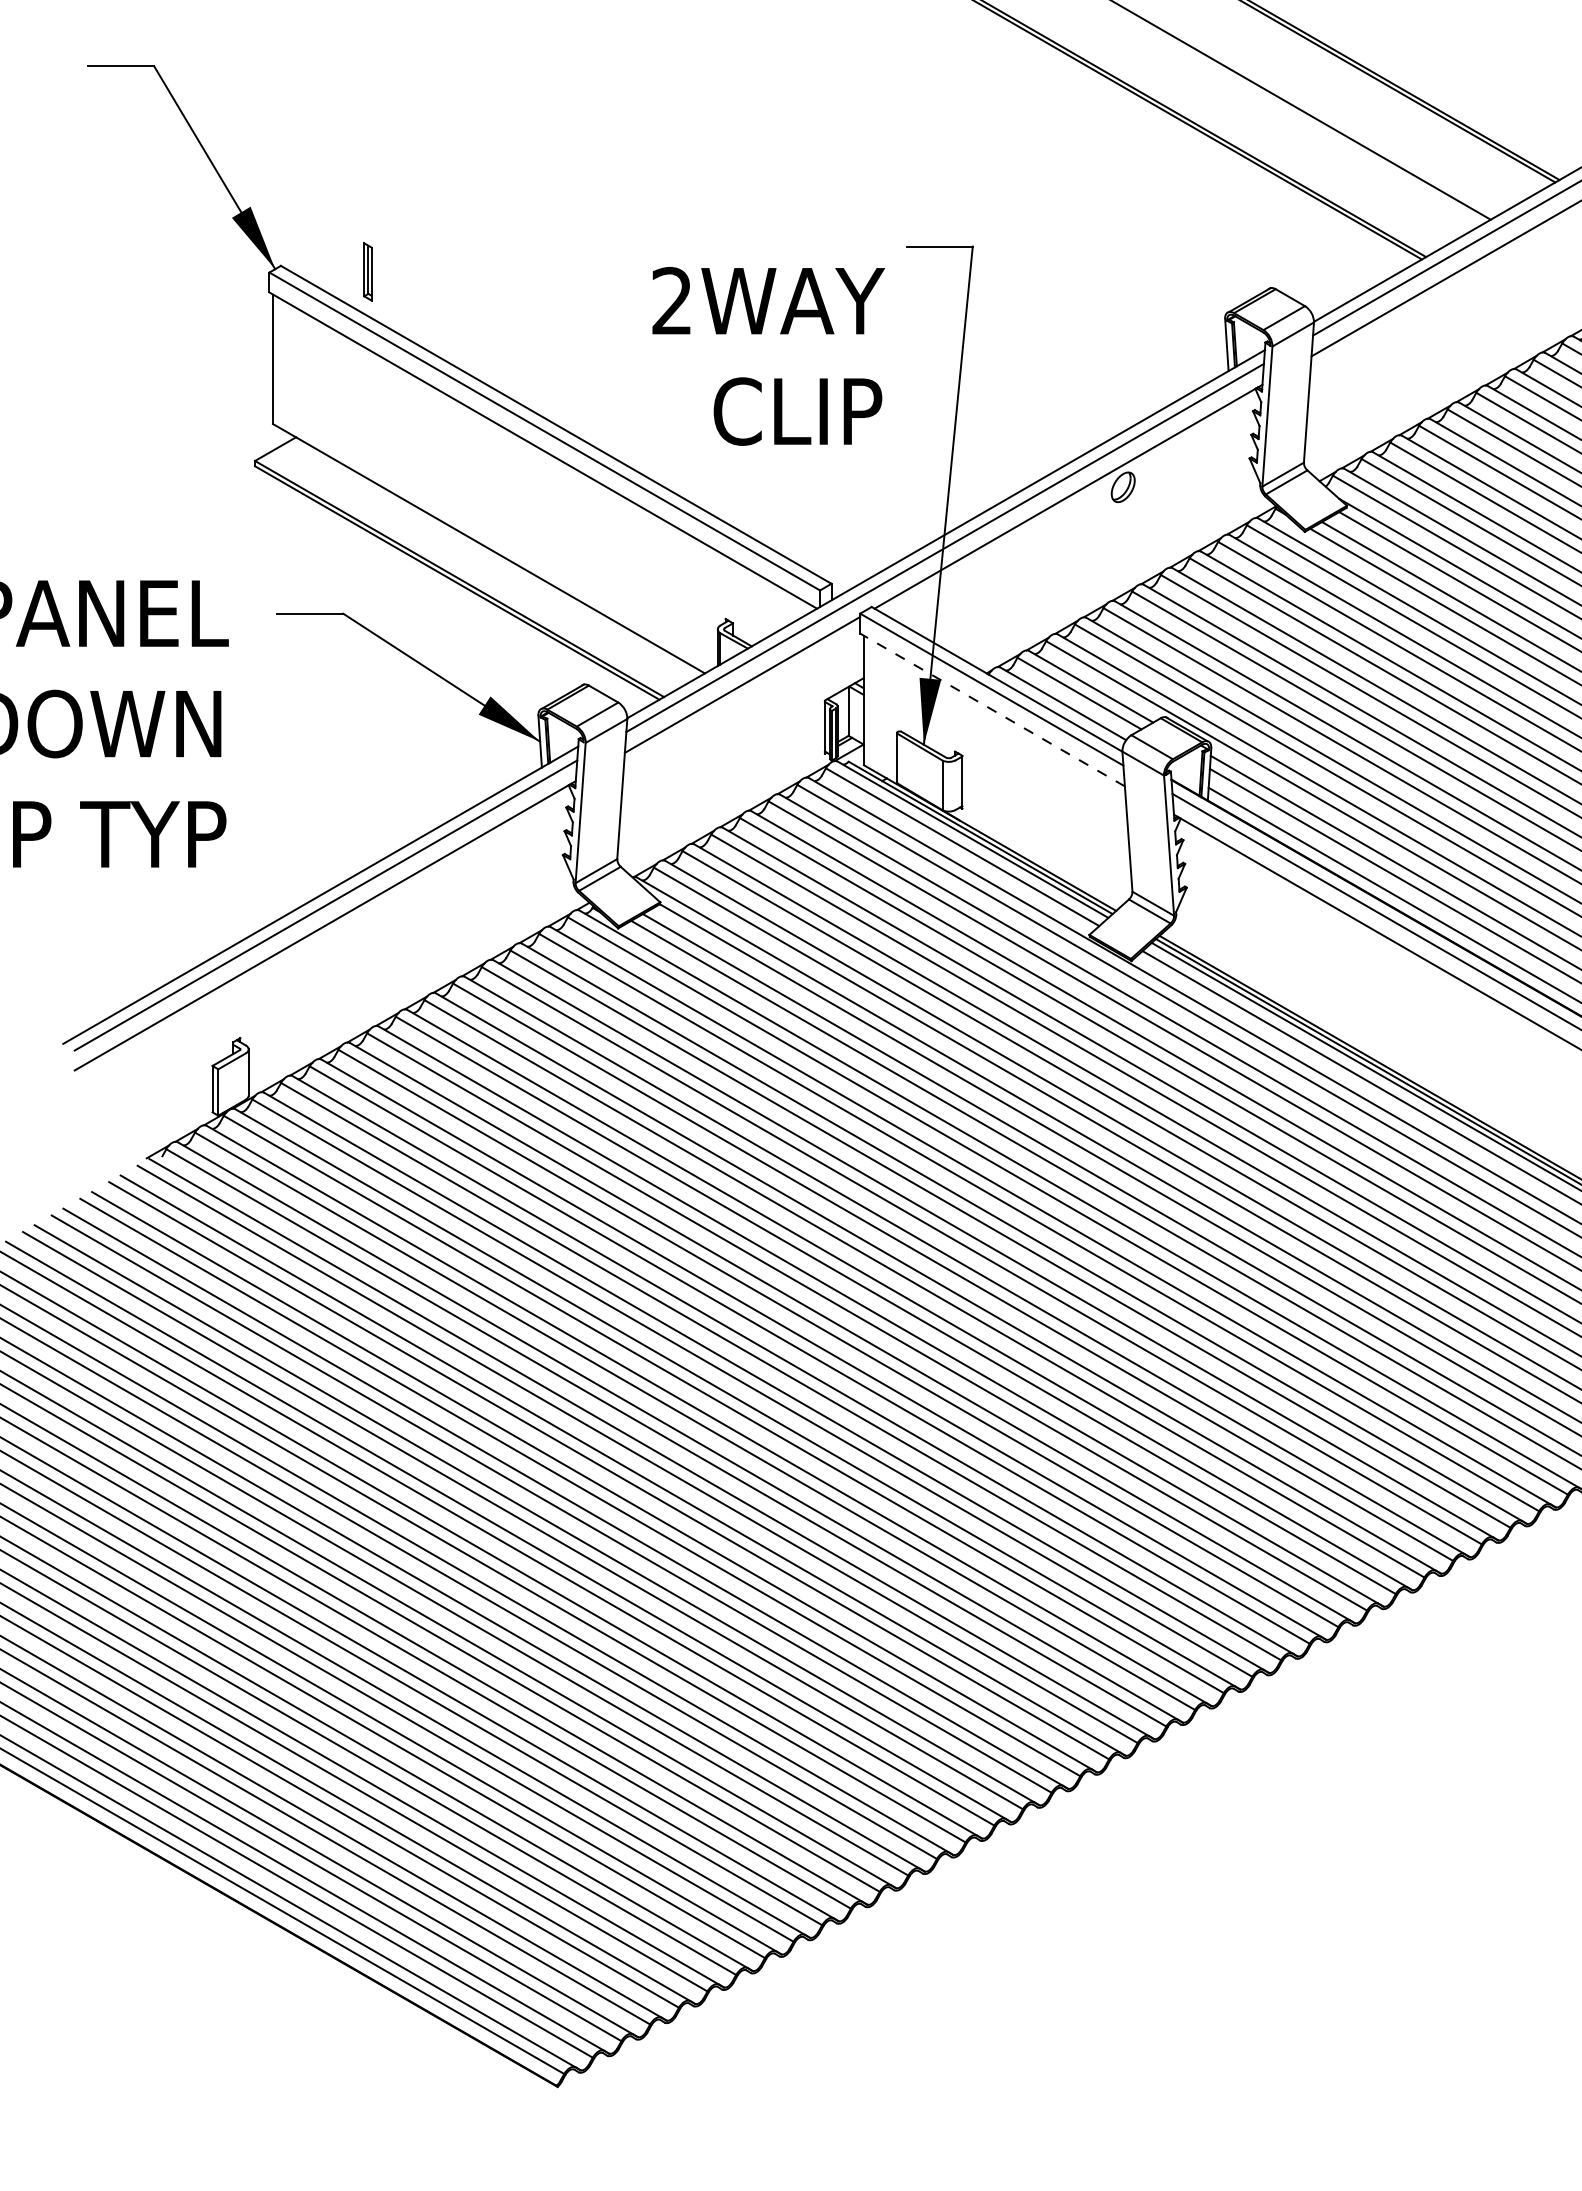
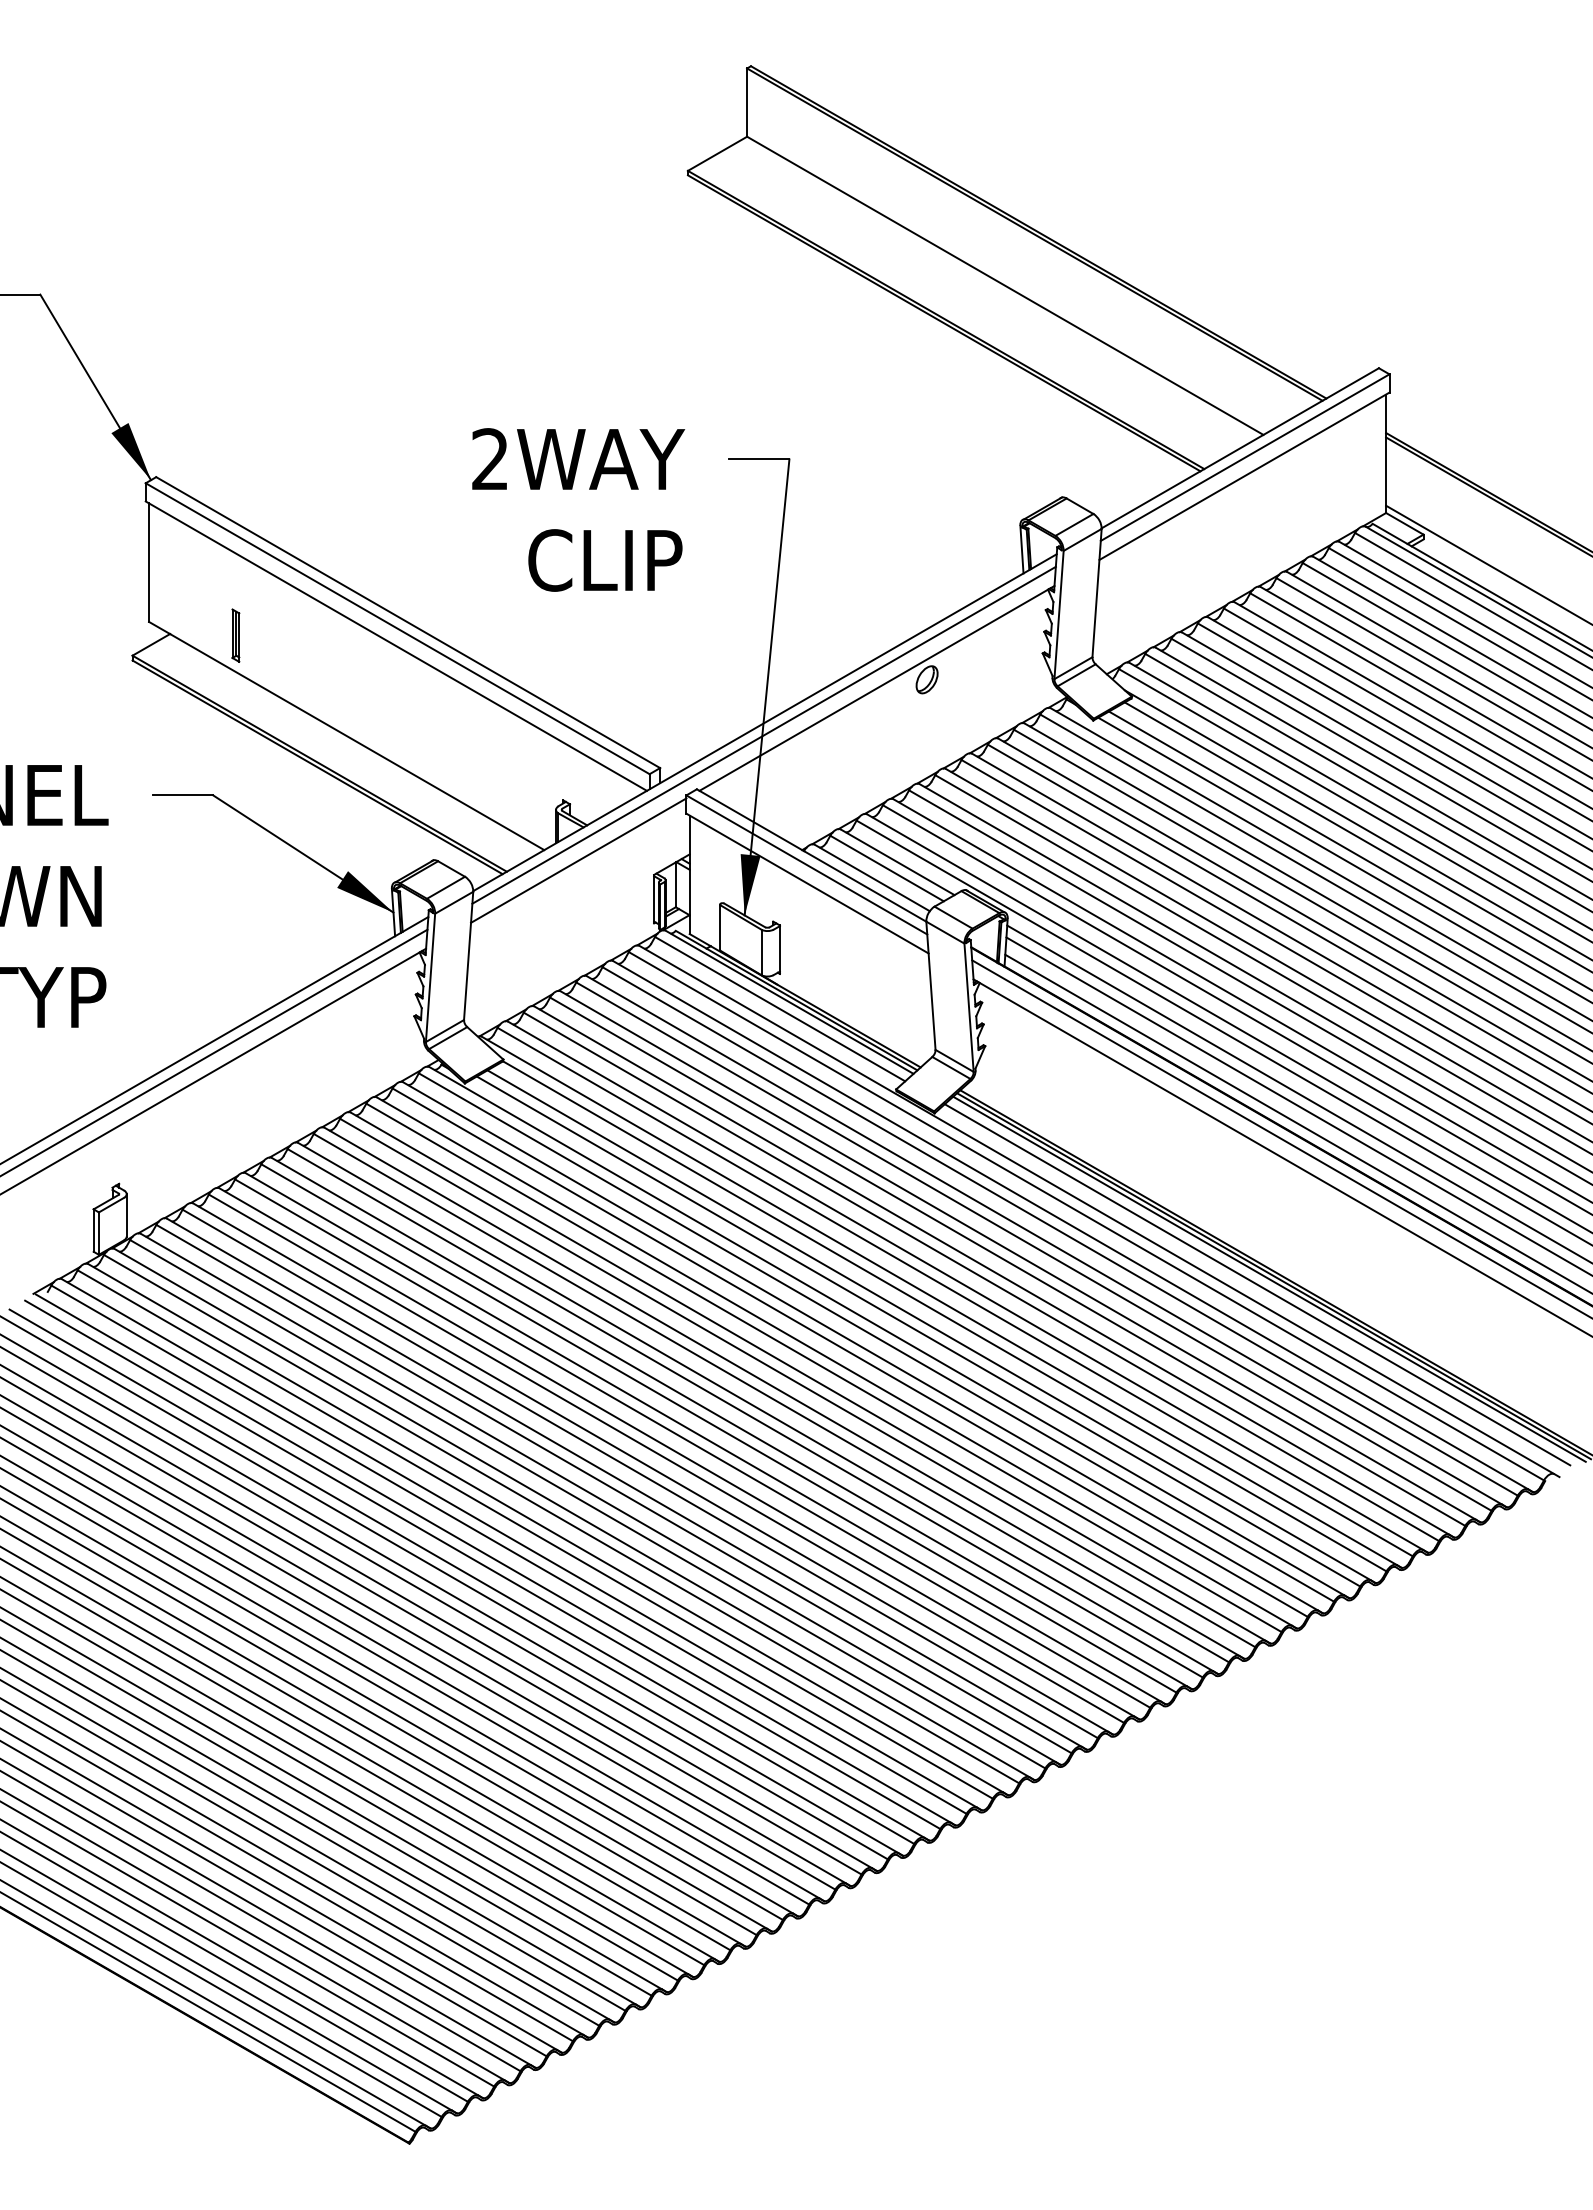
part: (367, 271) -> (235, 635), moved
text: (768, 355) -> (578, 509), moved
line: (992, 709) -> (807, 883), dashed -> solid

